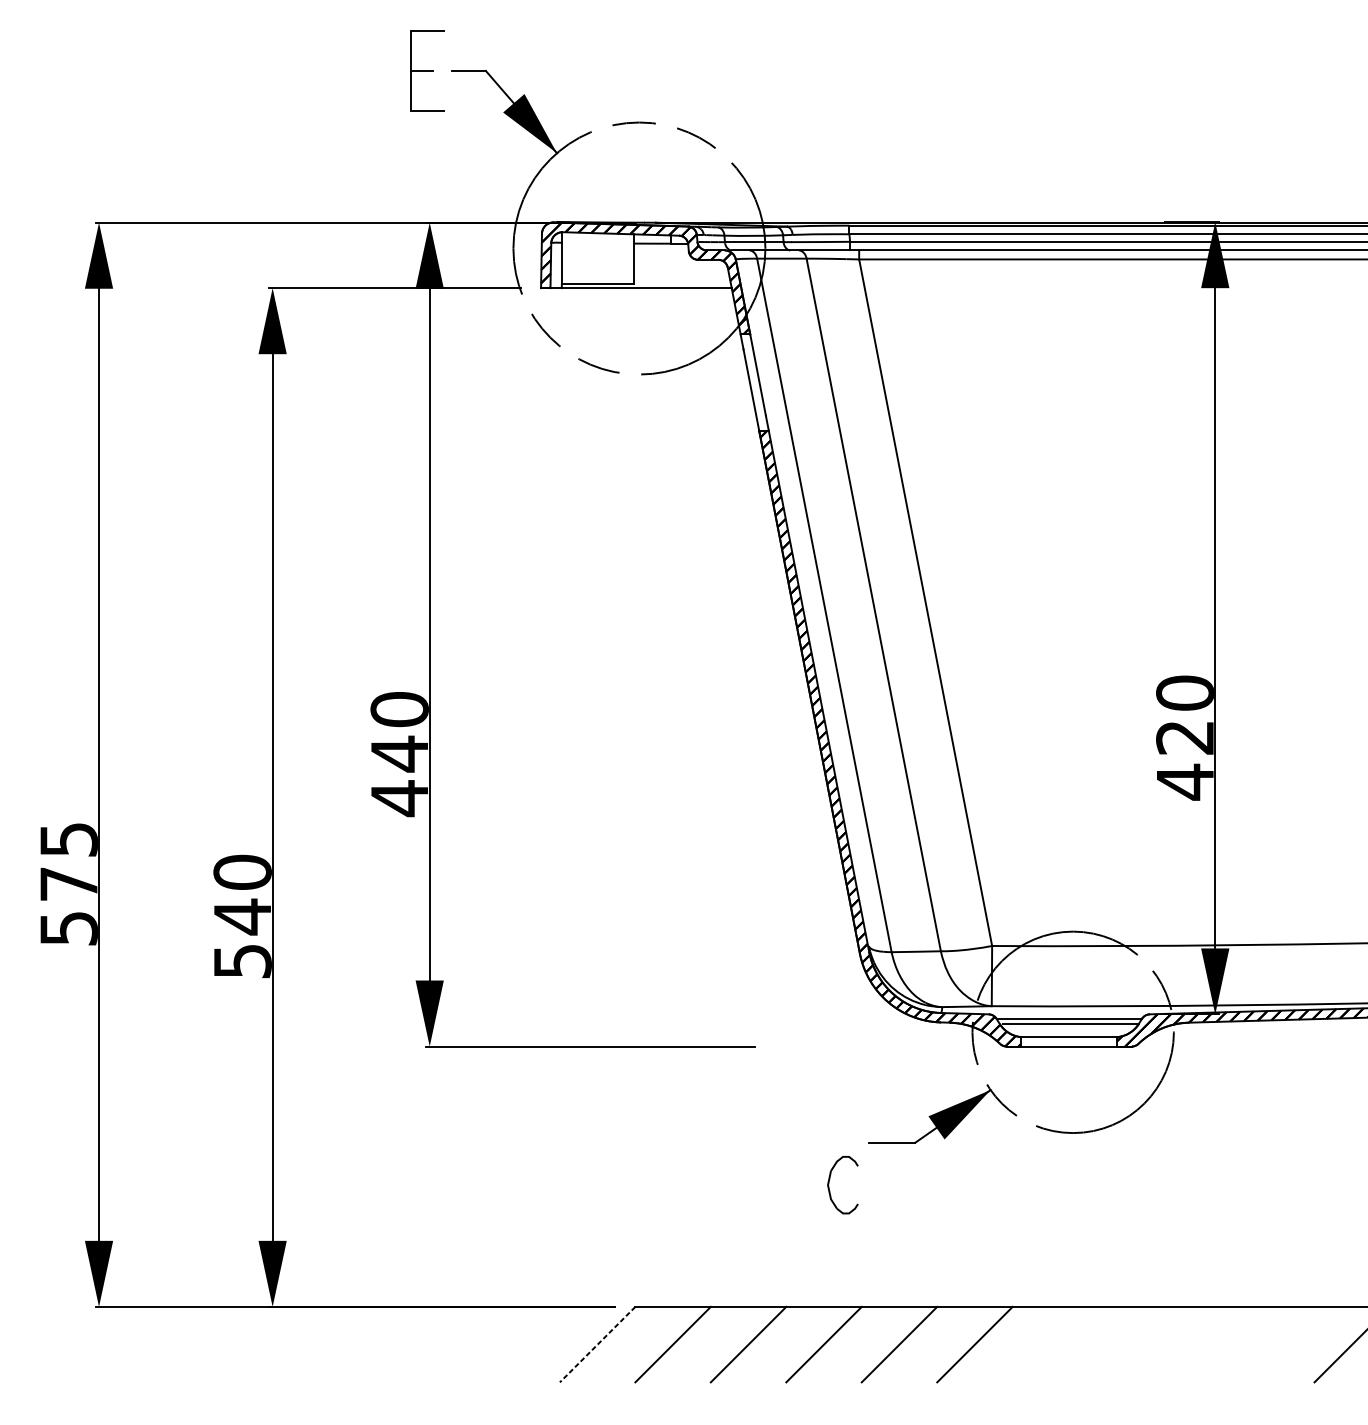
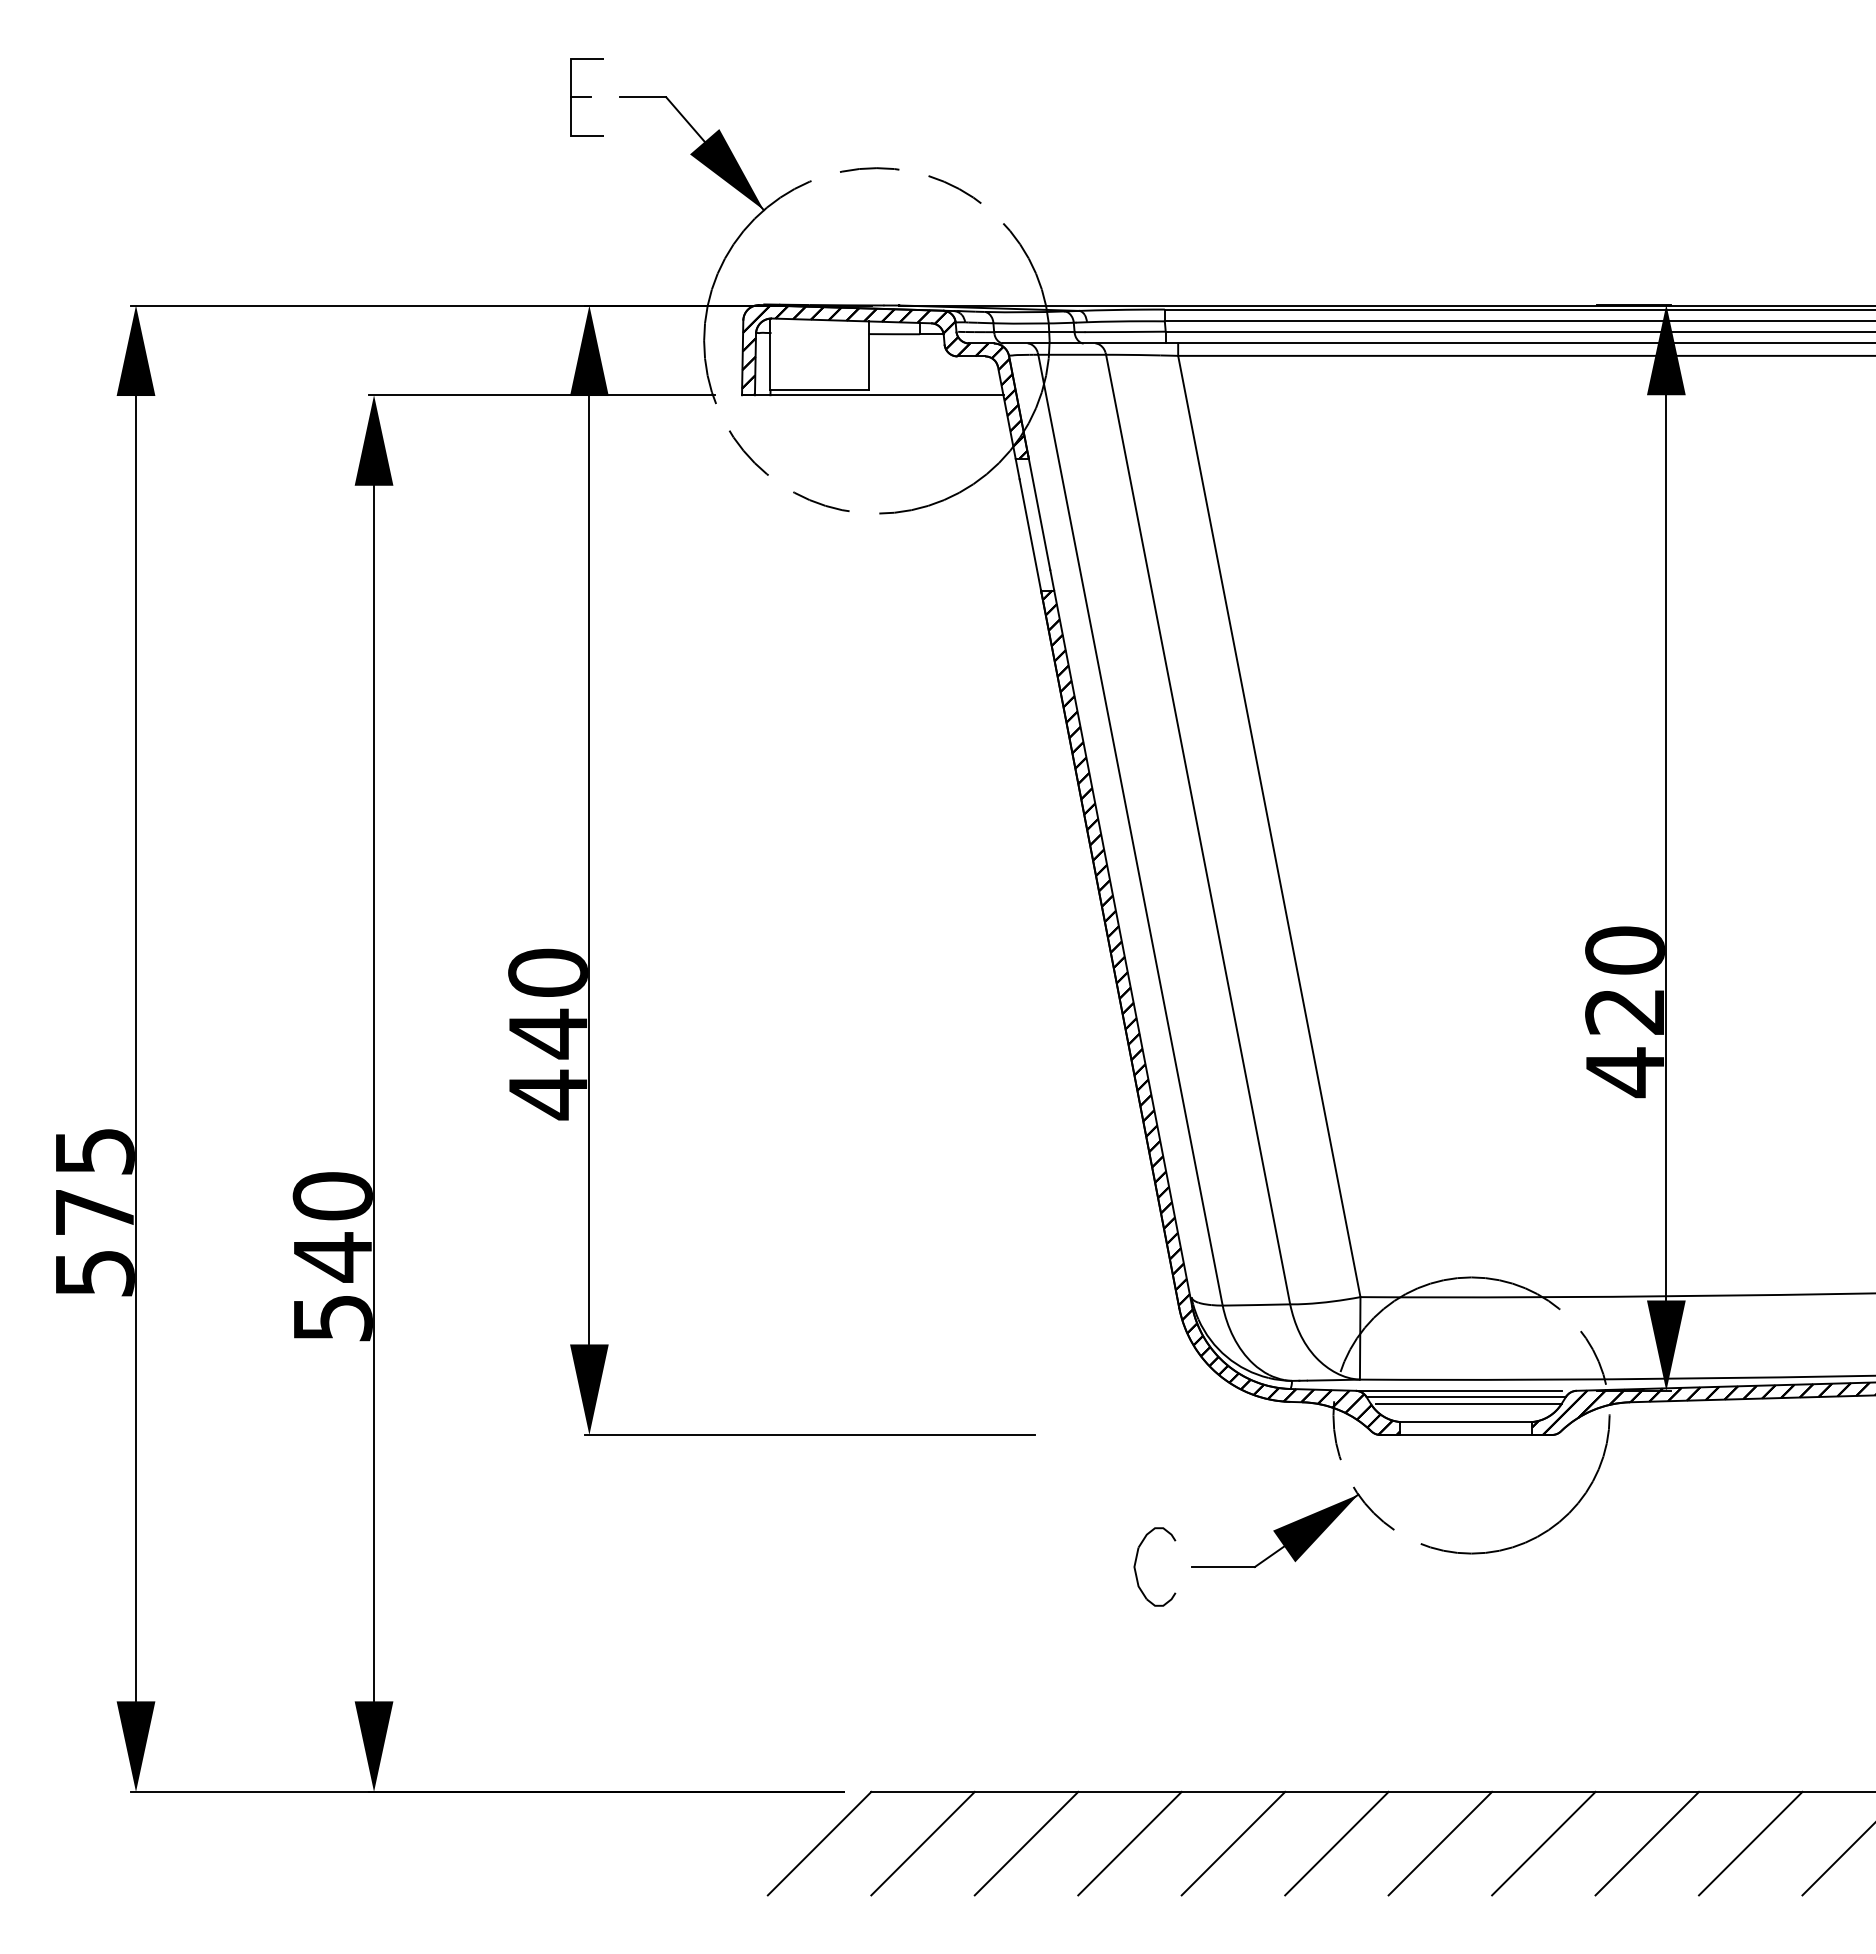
part: (427, 70) -> (586, 97), size x0.71
line: (1064, 1014) -> (1459, 1390), added
part: (829, 1182) -> (1136, 1563), moved
line: (1050, 1344) -> (1440, 1843), added
line: (1125, 1344) -> (1543, 1843), added
line: (1201, 1344) -> (1647, 1843), added
line: (1276, 1344) -> (1750, 1843), added
line: (597, 1345) -> (819, 1844), dashed -> solid

